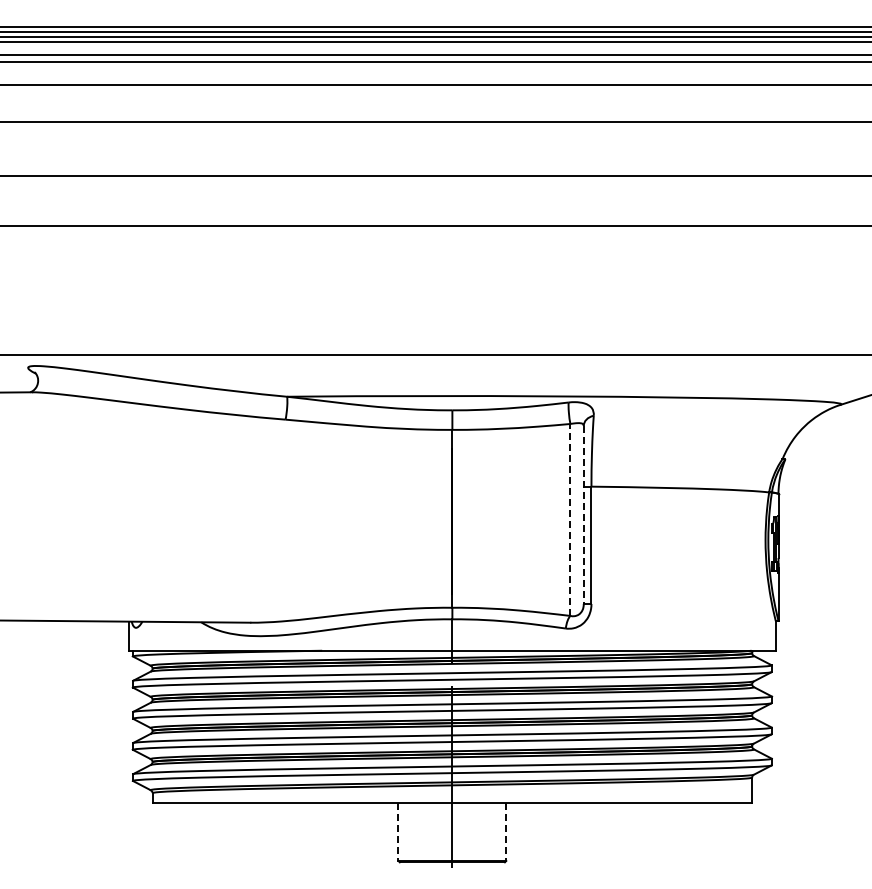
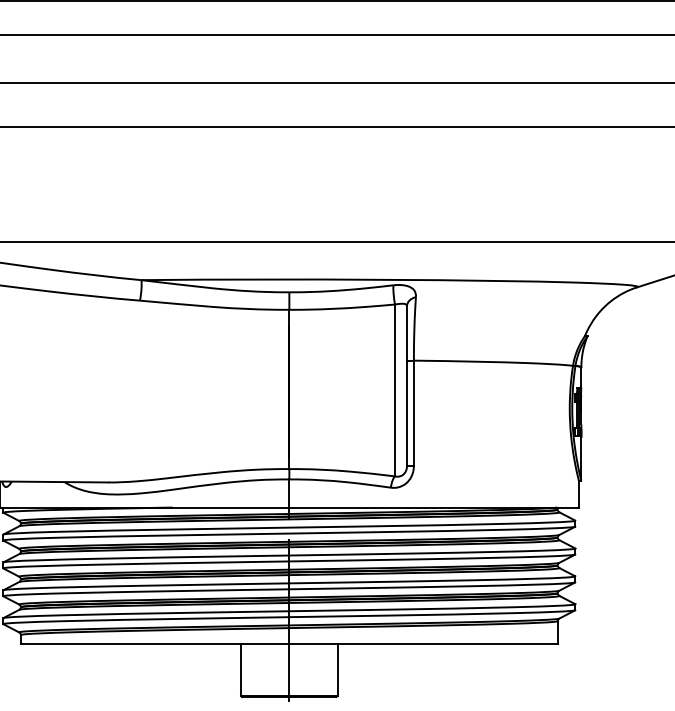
line: (583, 515) -> (406, 386), dashed -> solid
line: (570, 519) -> (395, 390), dashed -> solid
line: (398, 832) -> (241, 670), dashed -> solid
line: (506, 832) -> (337, 670), dashed -> solid

